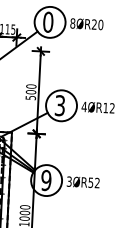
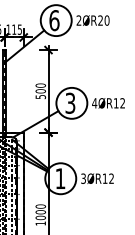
text: (48, 22) -> (54, 20), 0 -> 6
text: (72, 23) -> (78, 20), 8ØR20 -> 2ØR20
text: (46, 180) -> (60, 178), 9 -> 1
text: (90, 182) -> (104, 178), 3ØR52 -> 3ØR12

